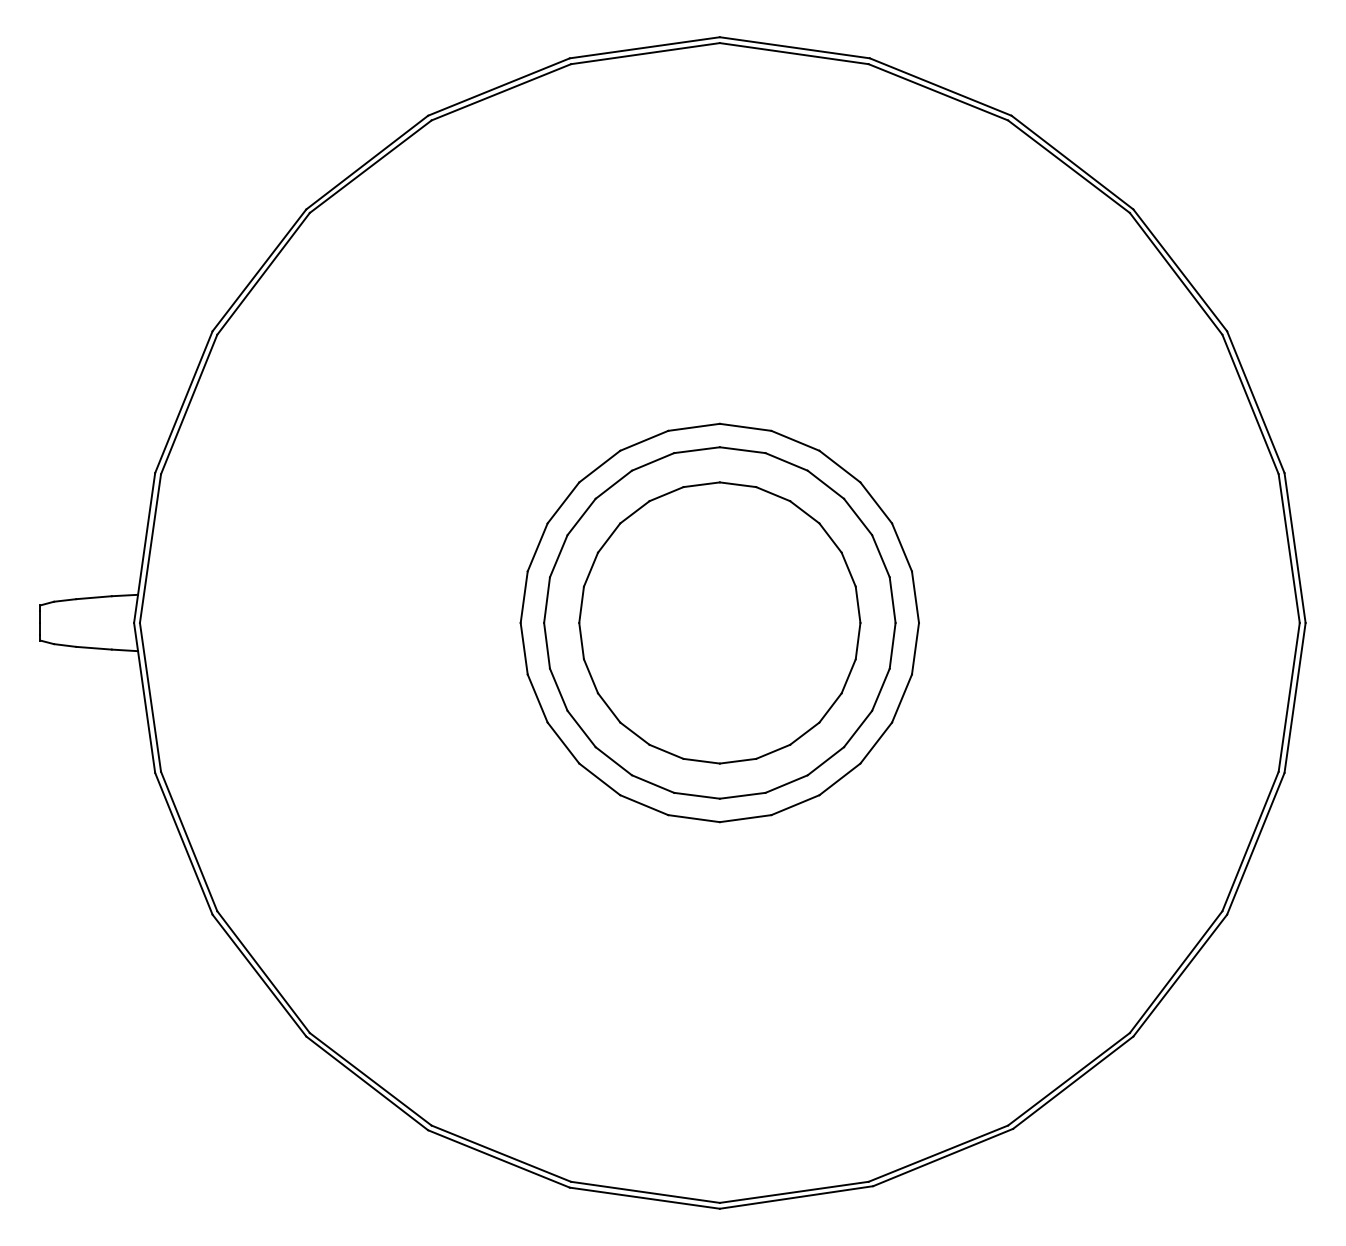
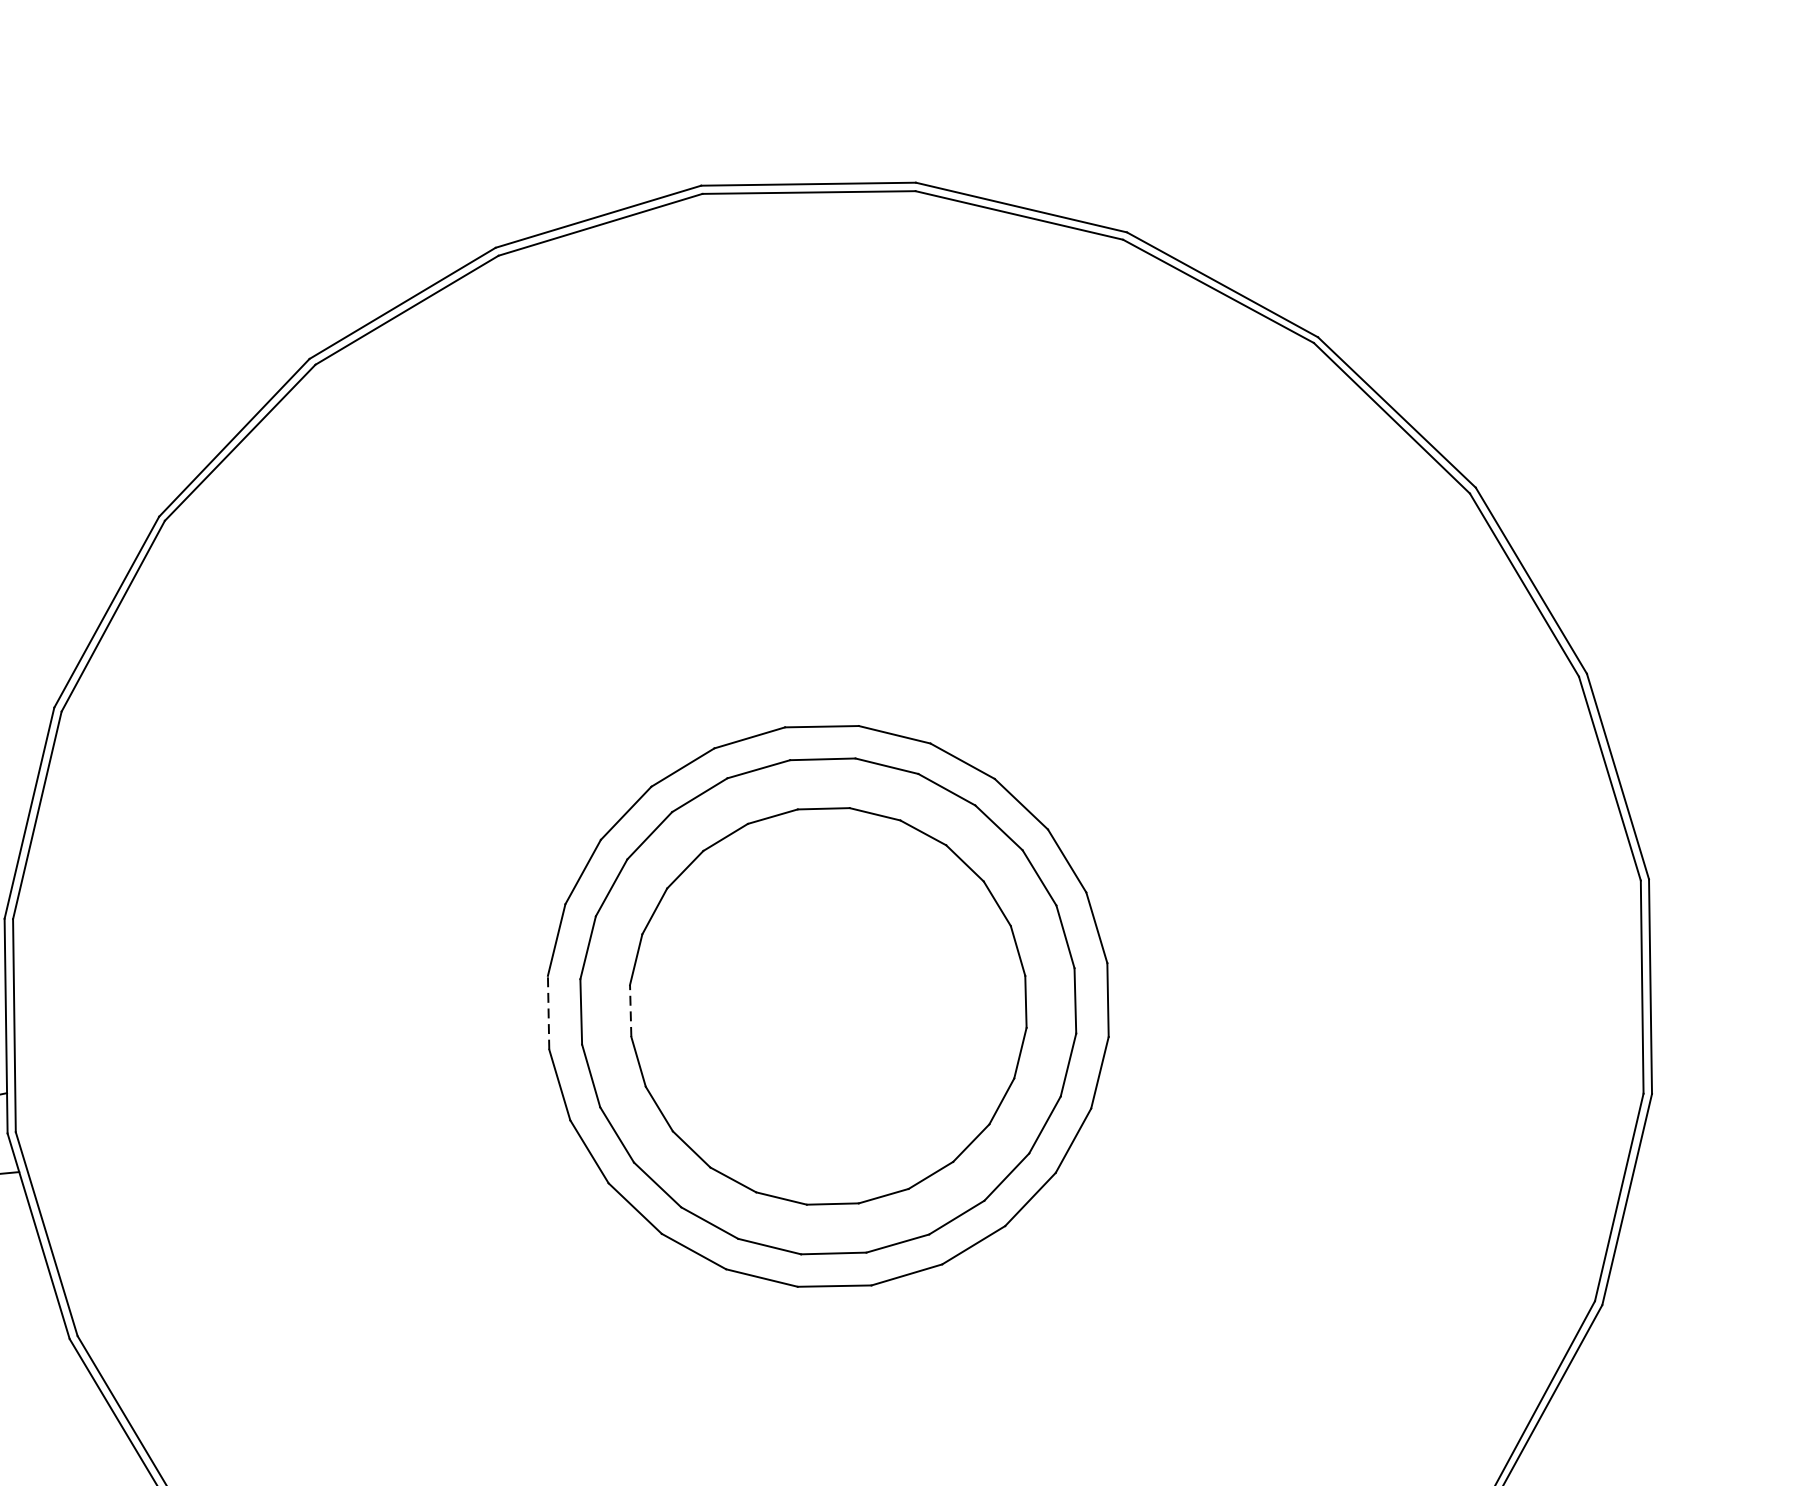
line: (524, 596) -> (548, 1011), solid -> dashed
line: (581, 604) -> (630, 1010), solid -> dashed

